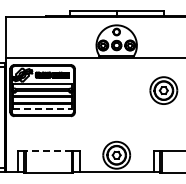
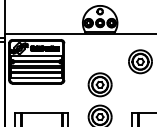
line: (42, 109) -> (36, 77), dashed -> solid
part: (116, 117) -> (99, 84), added
line: (48, 150) -> (41, 113), dashed -> solid

